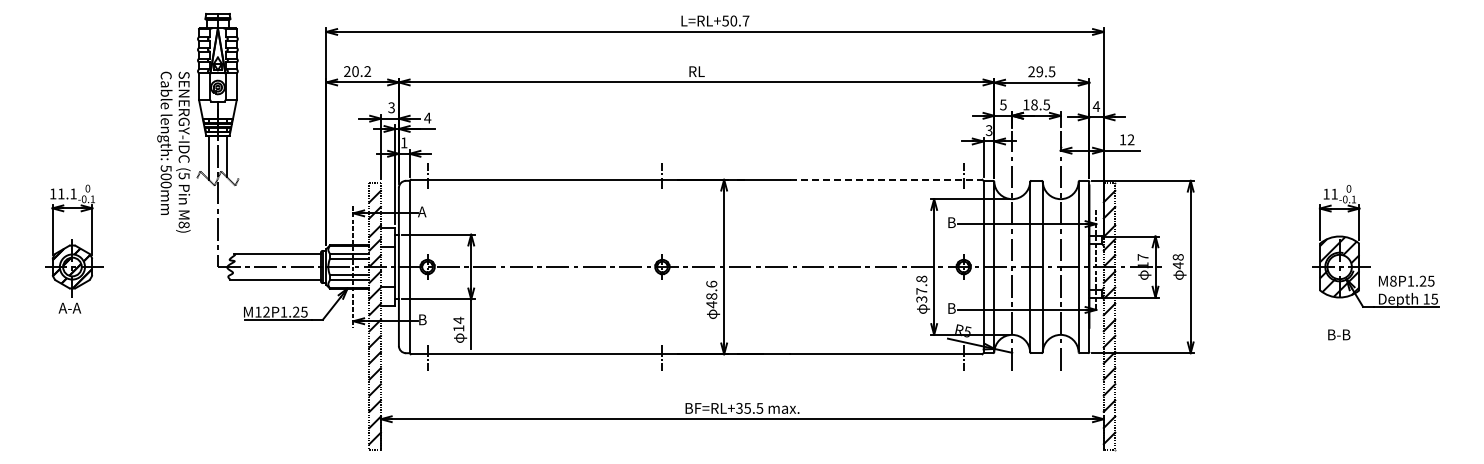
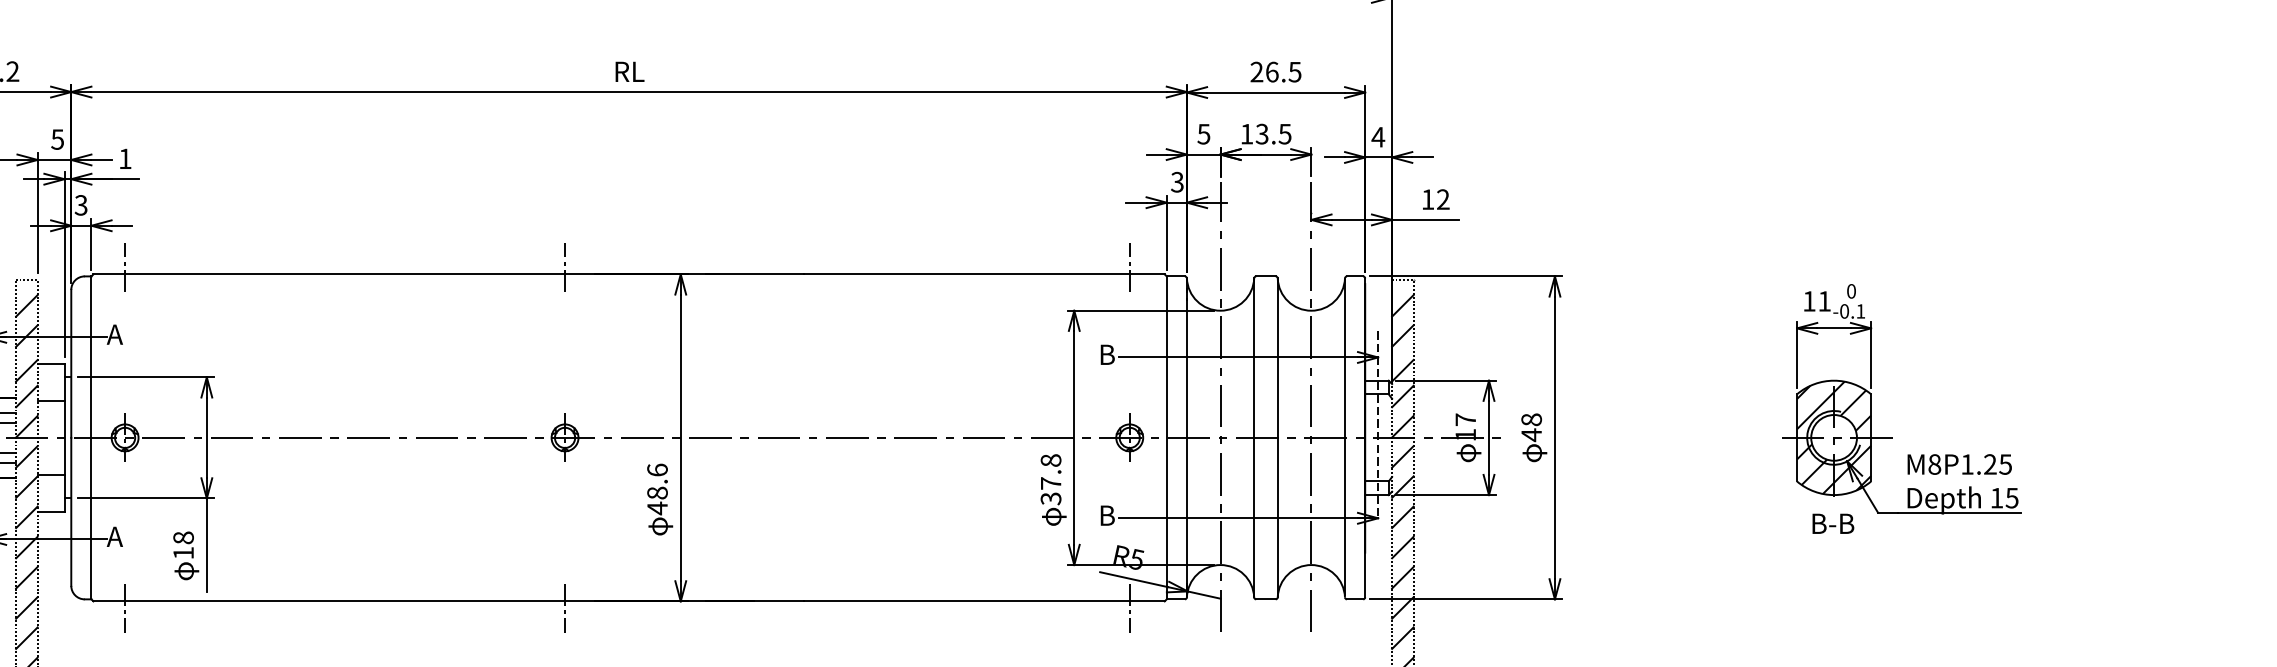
text: (1039, 71) -> (1271, 71), 29.5 -> 26.5
text: (1034, 104) -> (1262, 133), 18.5 -> 13.5
text: (391, 107) -> (57, 138), 3 -> 5
text: (427, 117) -> (124, 157), 4 -> 1
text: (404, 142) -> (81, 204), 1 -> 3
line: (886, 179) -> (984, 273), dashed -> solid
text: (422, 319) -> (115, 536), B -> A
text: (458, 320) -> (182, 538), 14 -> 18
text: (1339, 334) -> (1833, 523), moved

